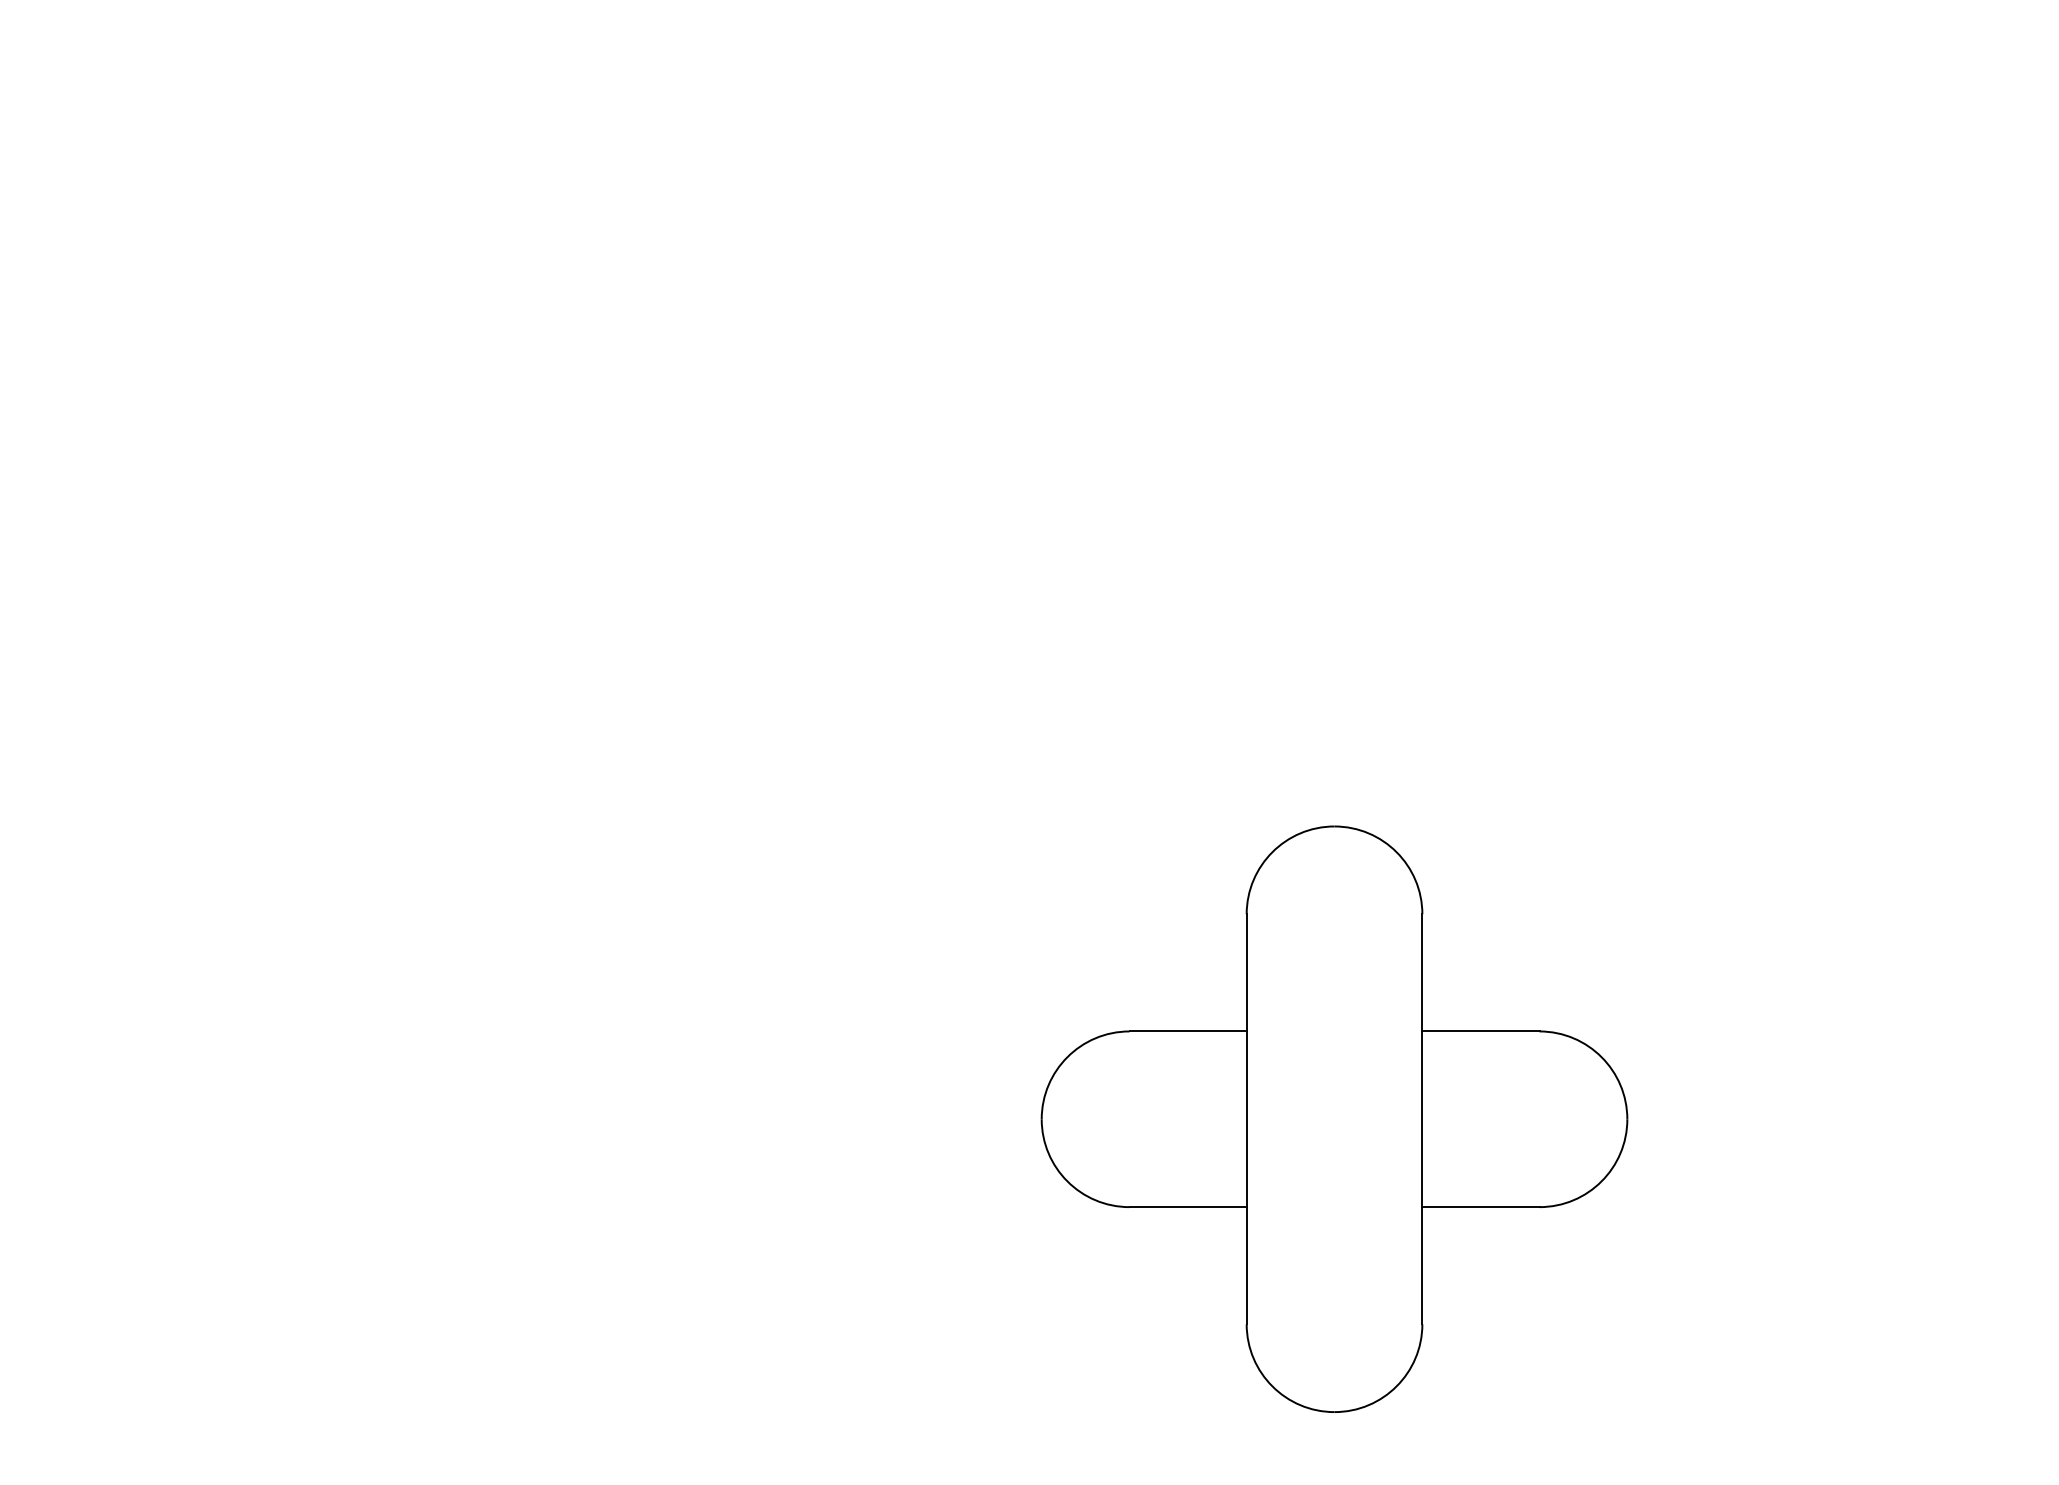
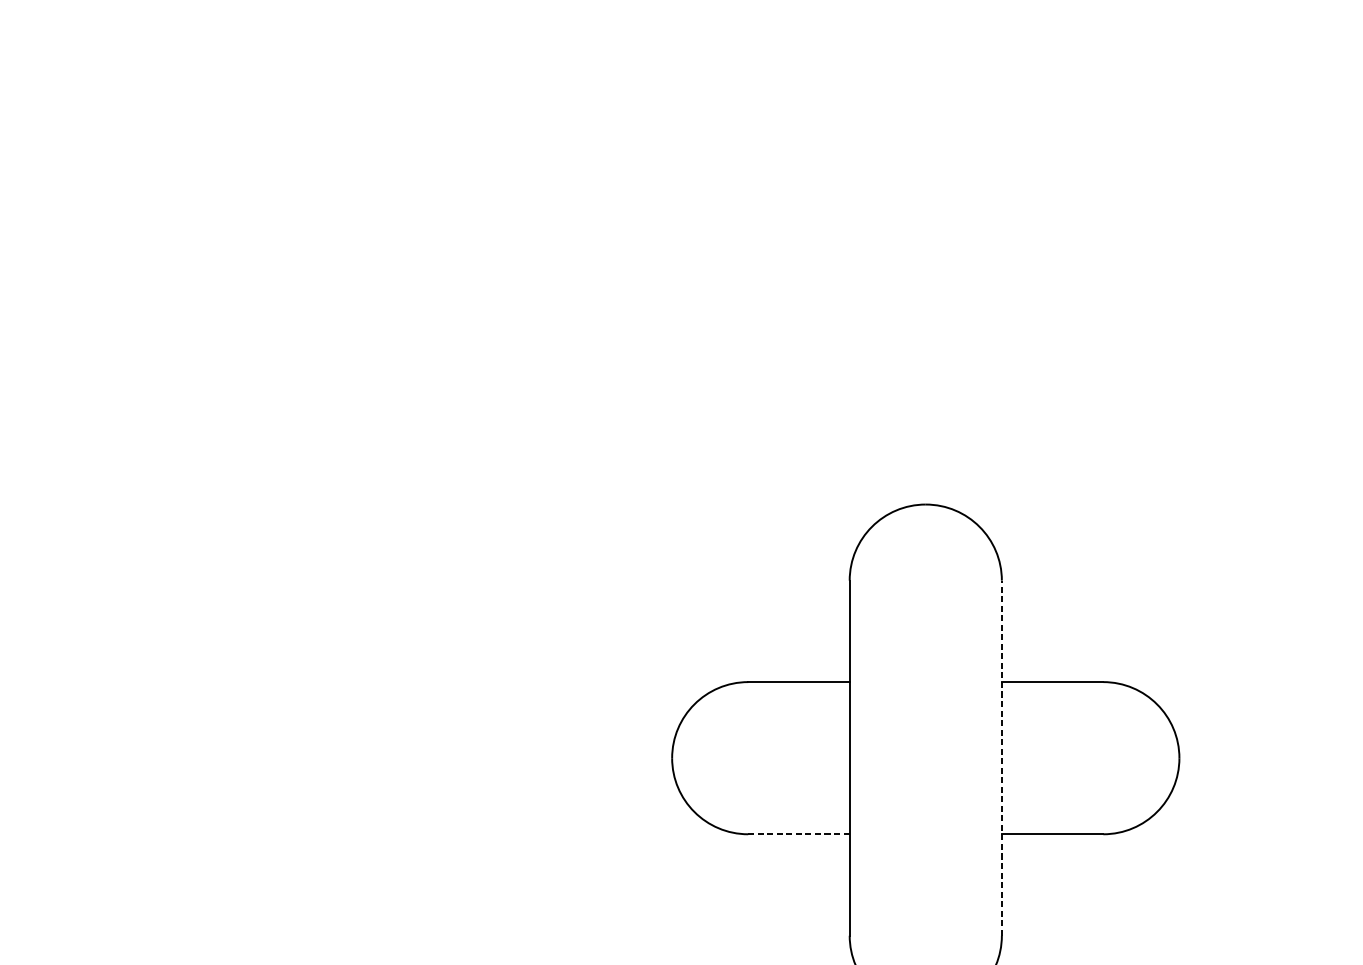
line: (1422, 1119) -> (1001, 758), solid -> dashed
line: (1188, 1207) -> (799, 834), solid -> dashed

